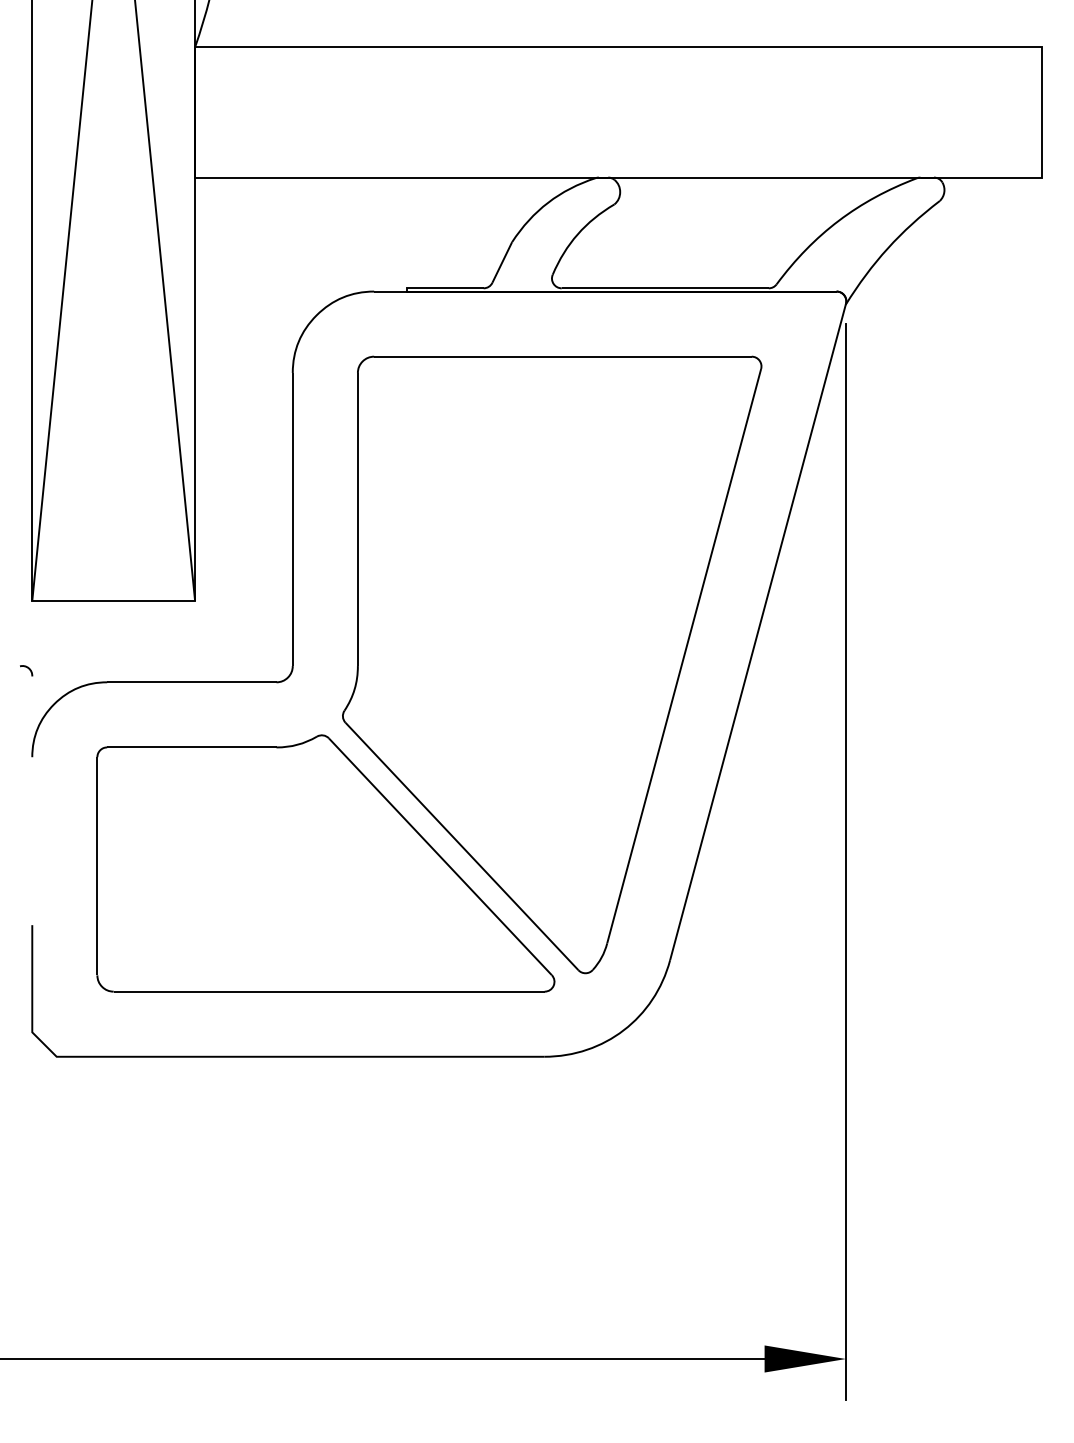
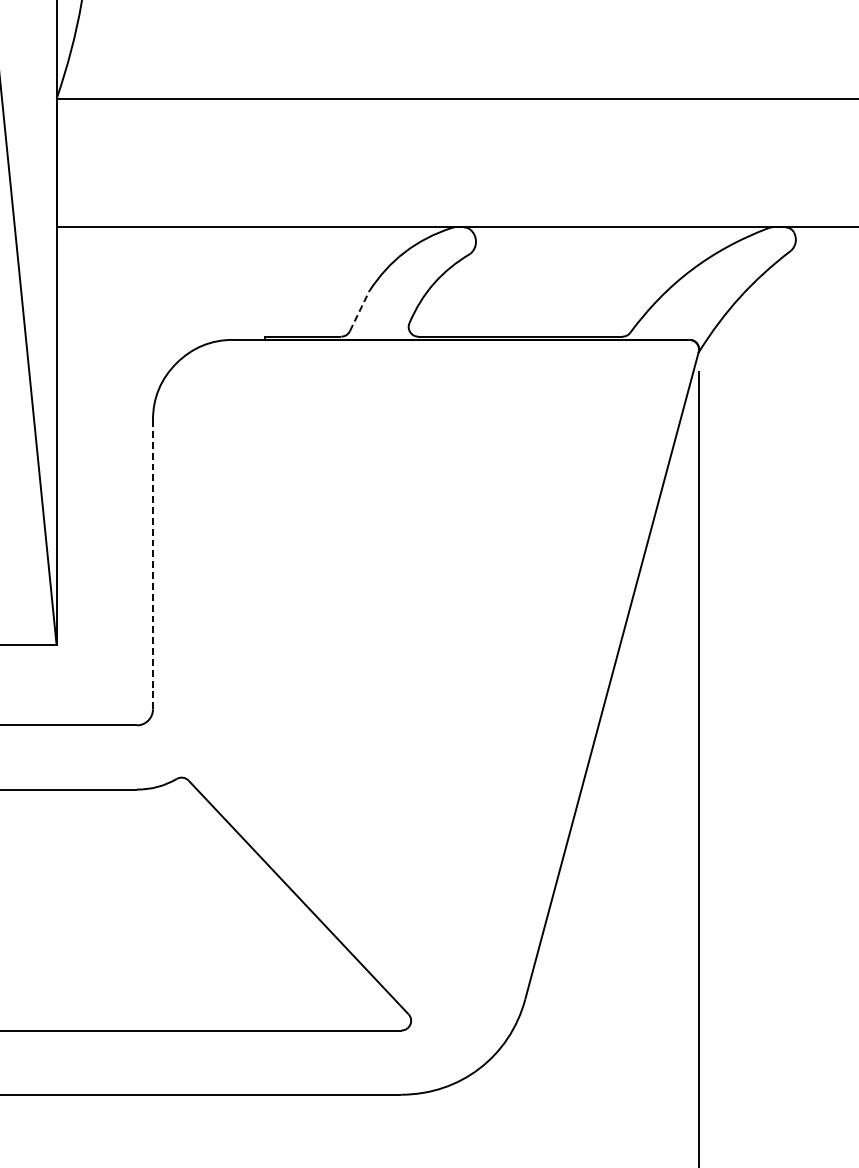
line: (502, 262) -> (359, 311), solid -> dashed
line: (292, 519) -> (152, 564), solid -> dashed
part: (552, 664) -> (409, 707), removed

